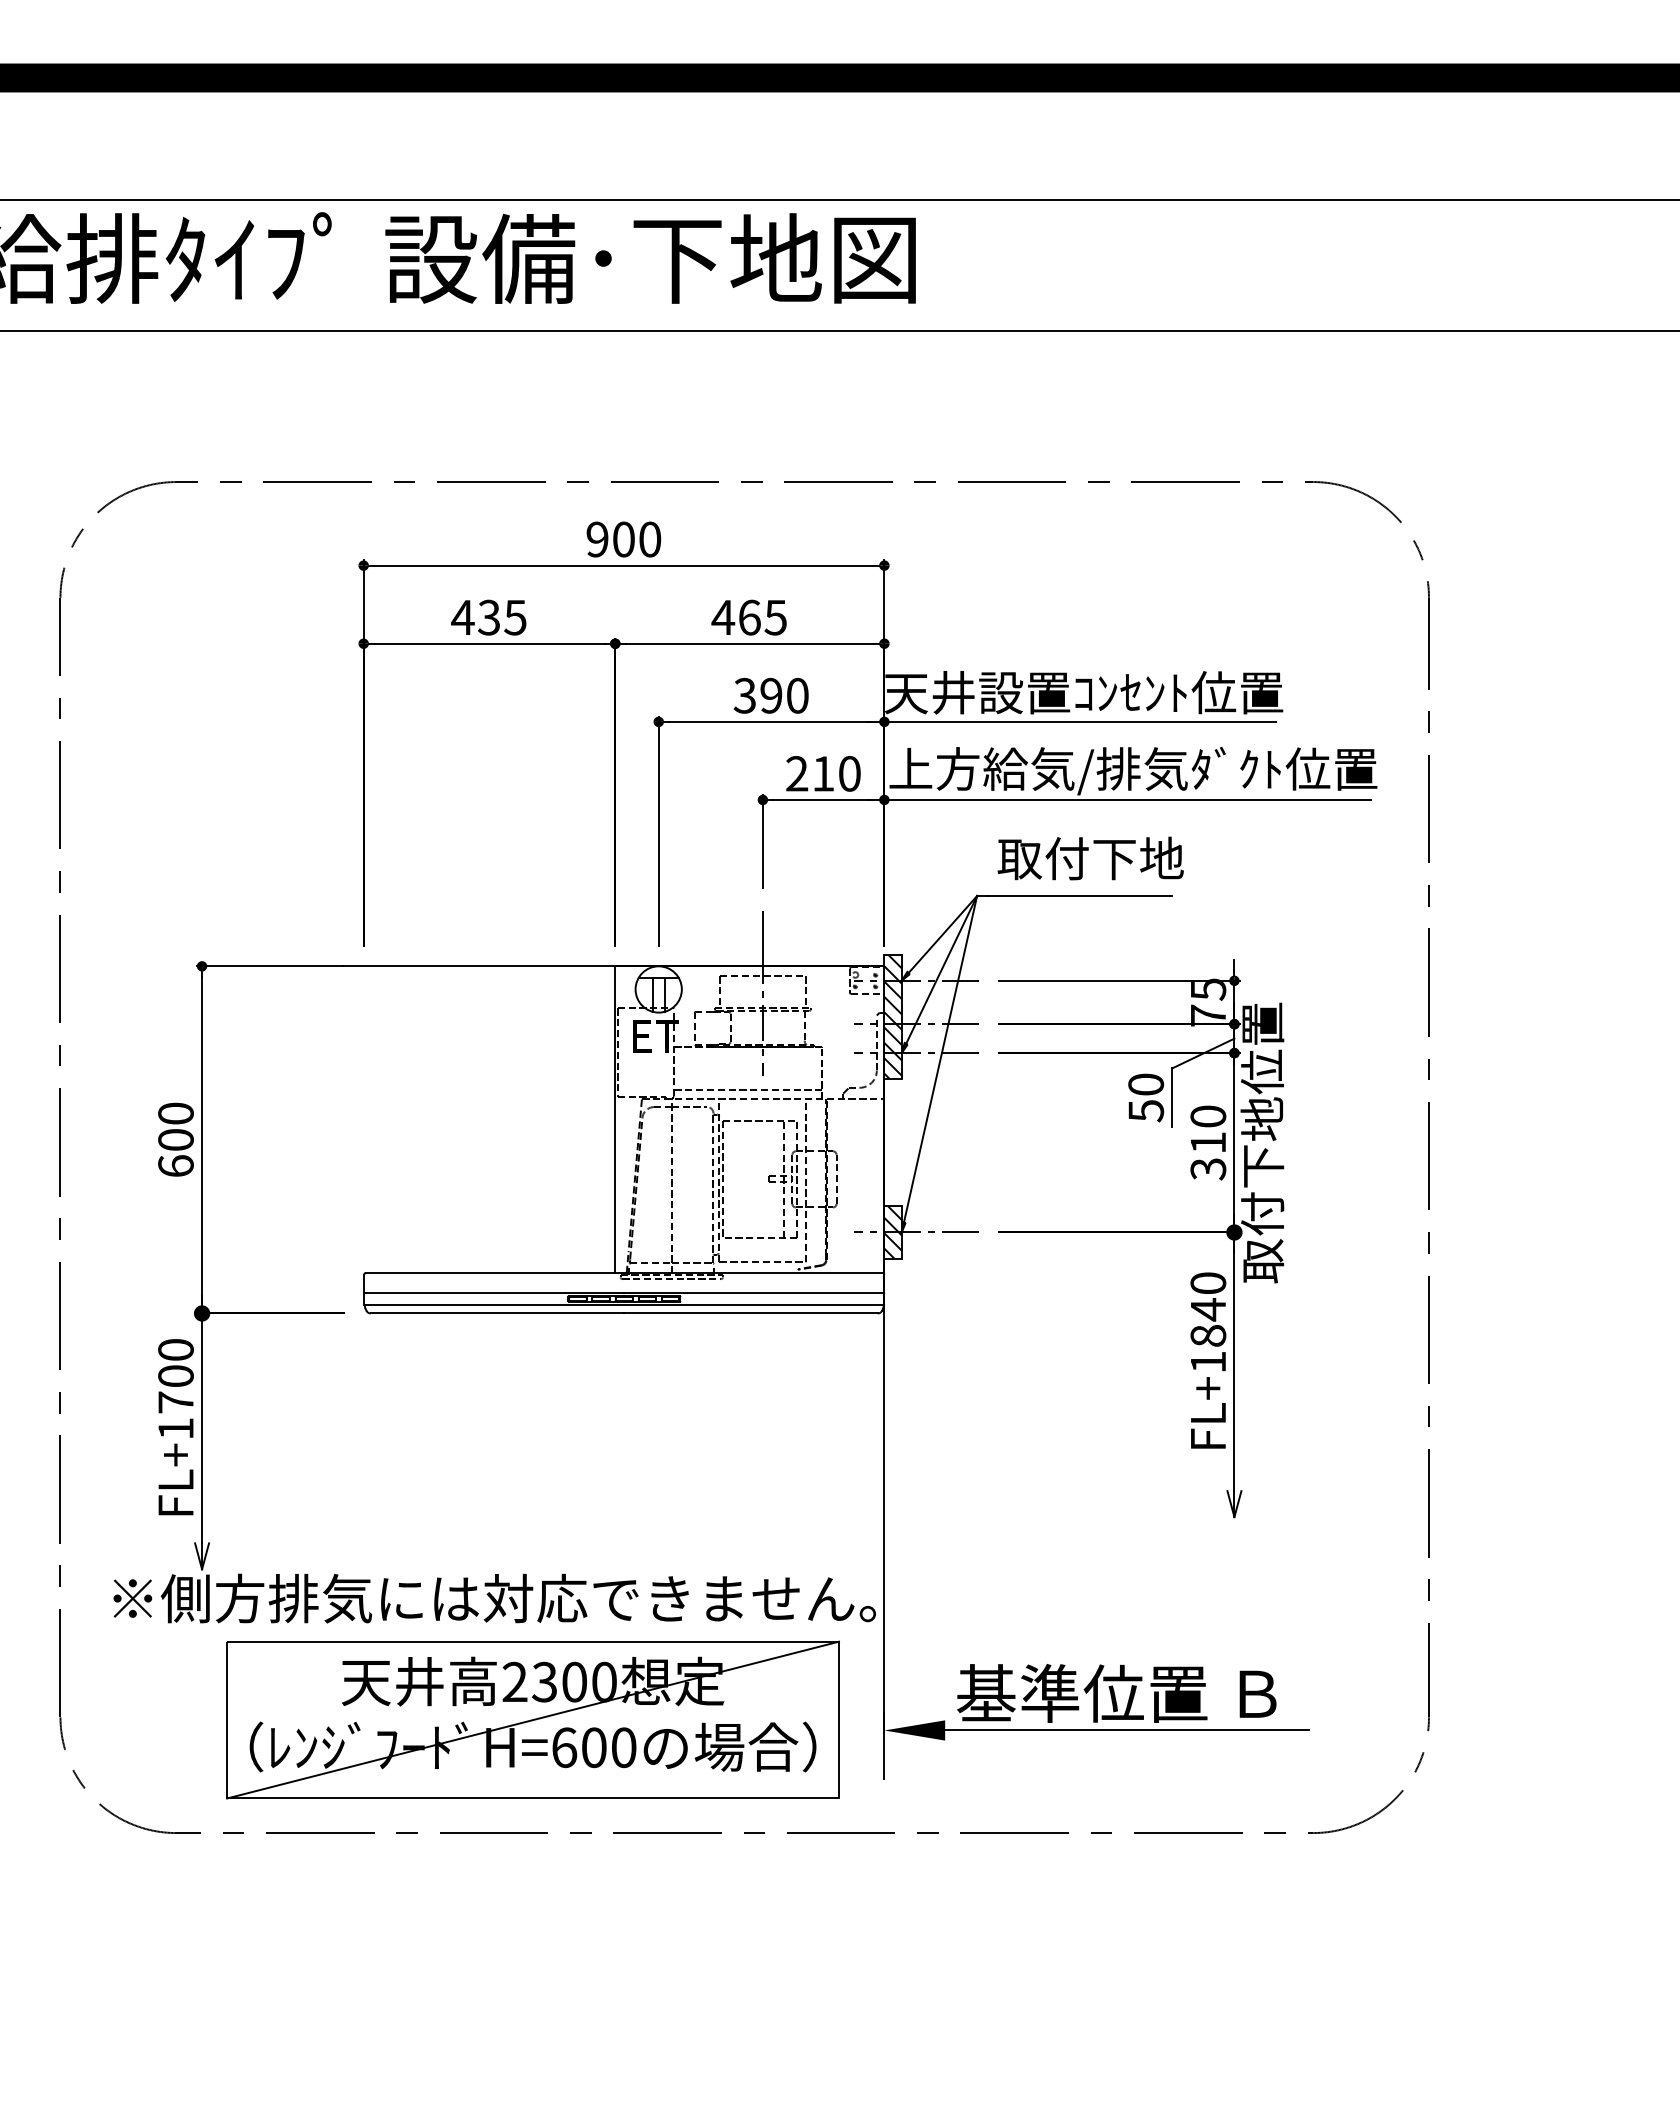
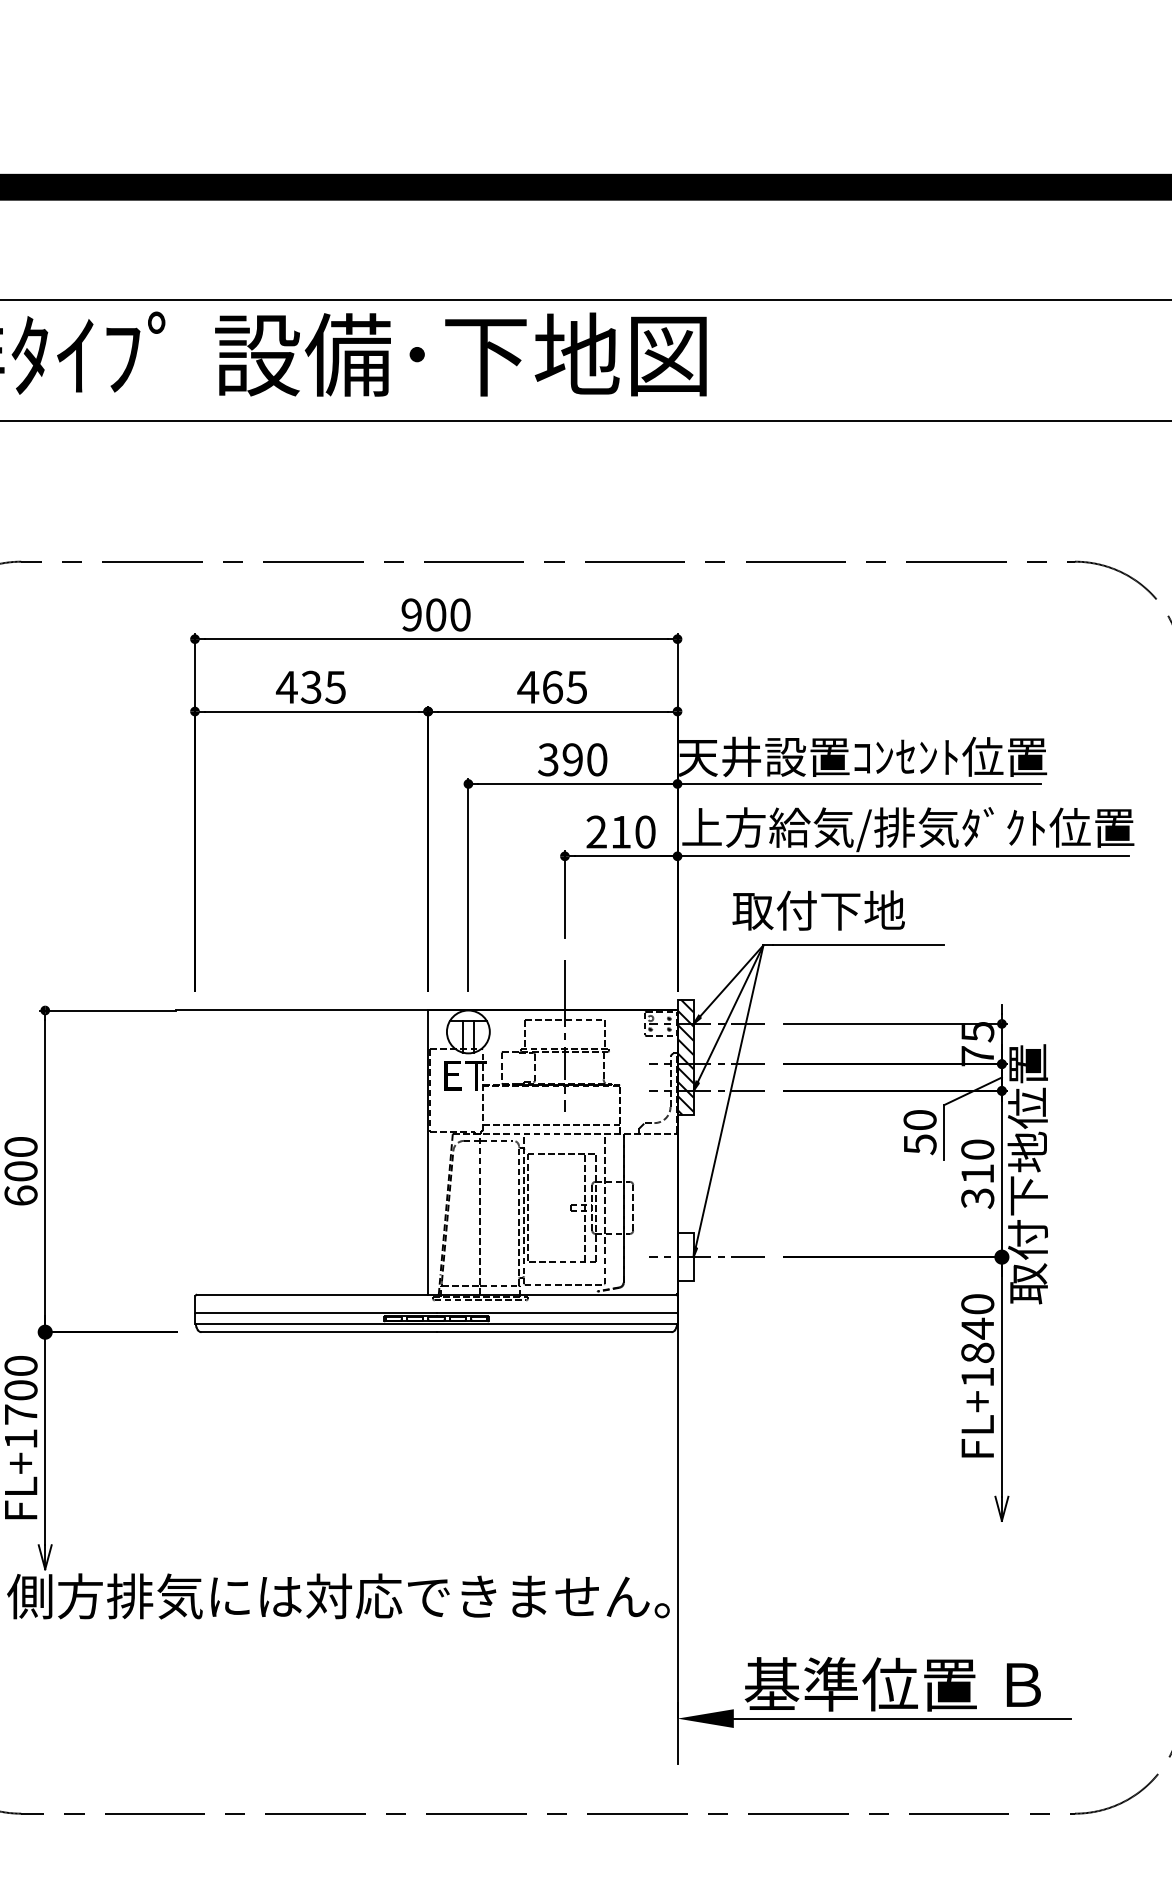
text: (1090, 858) -> (818, 910), moved
hatch: (892, 1232) -> (685, 1257), removed
part: (532, 1719) -> (351, 1708), removed

